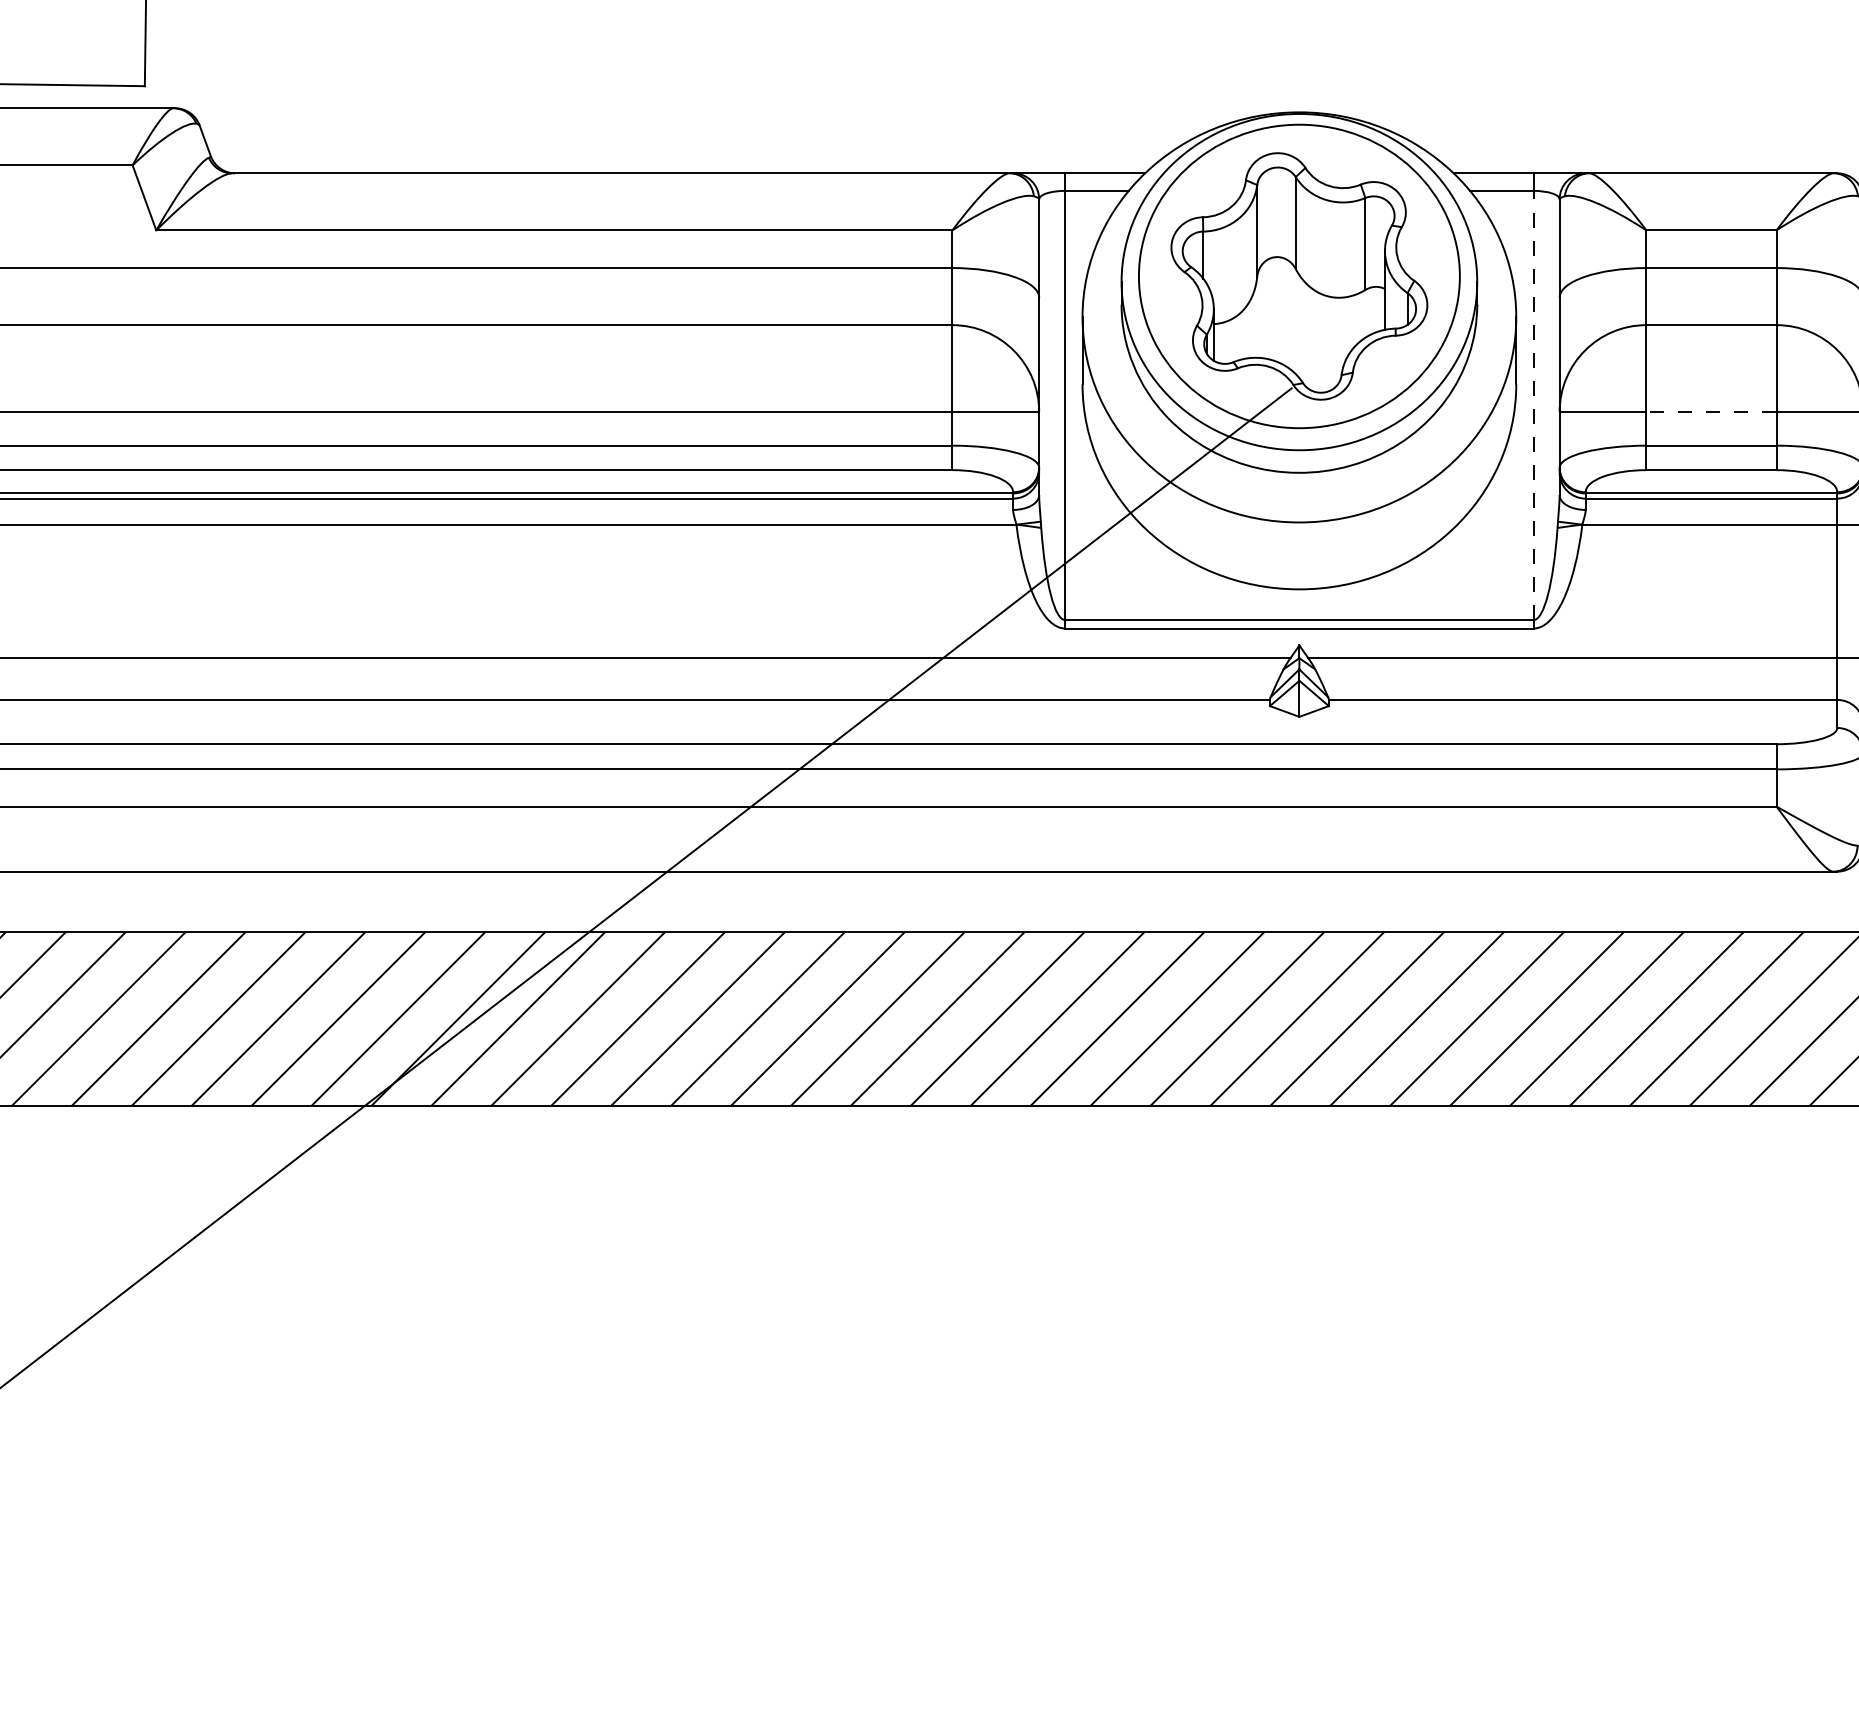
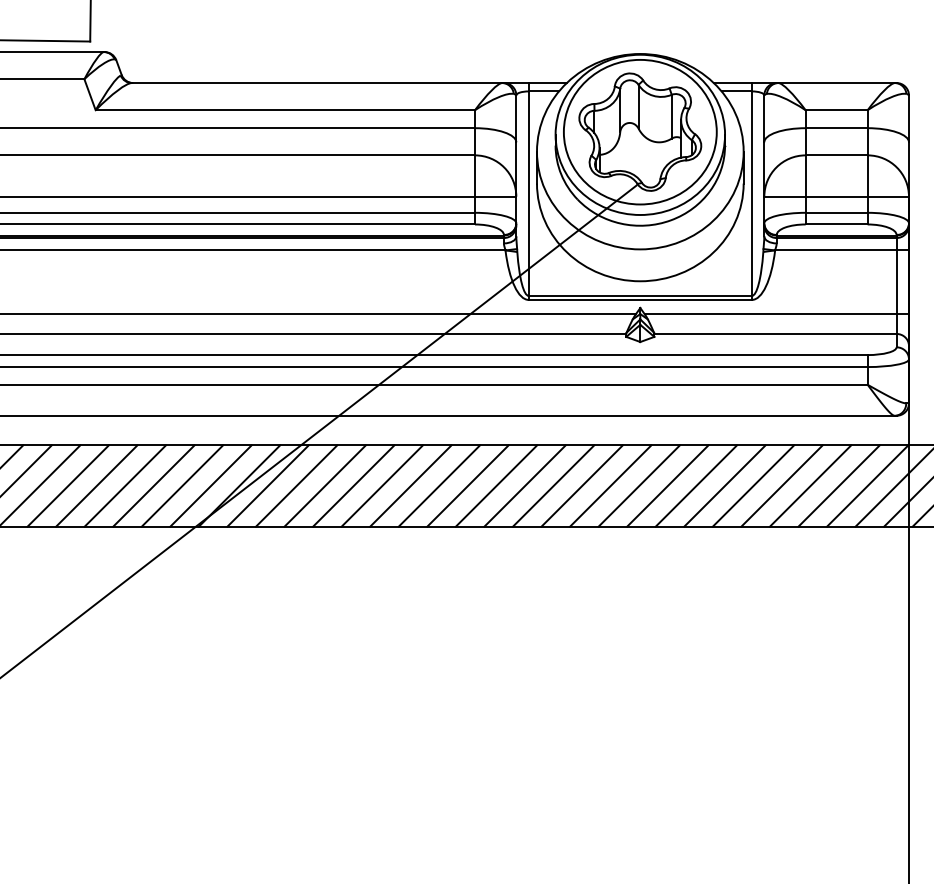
line: (1532, 405) -> (751, 193), dashed -> solid
line: (1711, 411) -> (836, 196), dashed -> solid

